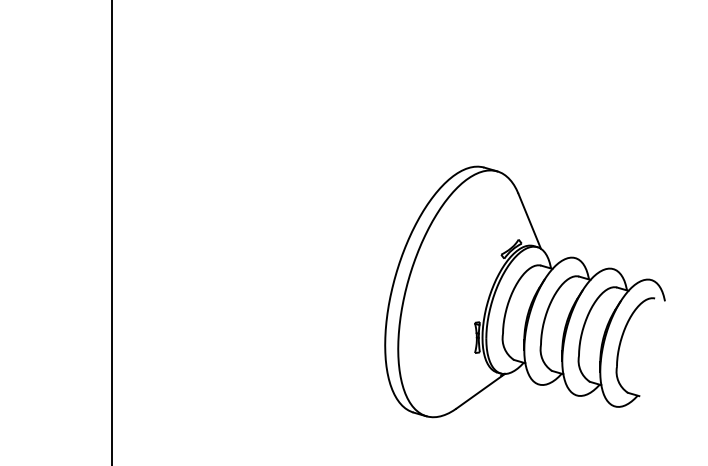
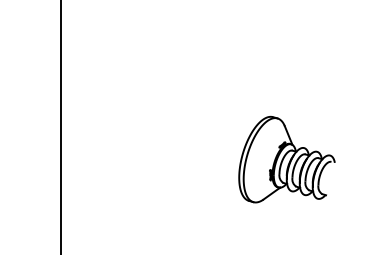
part: (524, 291) -> (286, 159), size x0.62

